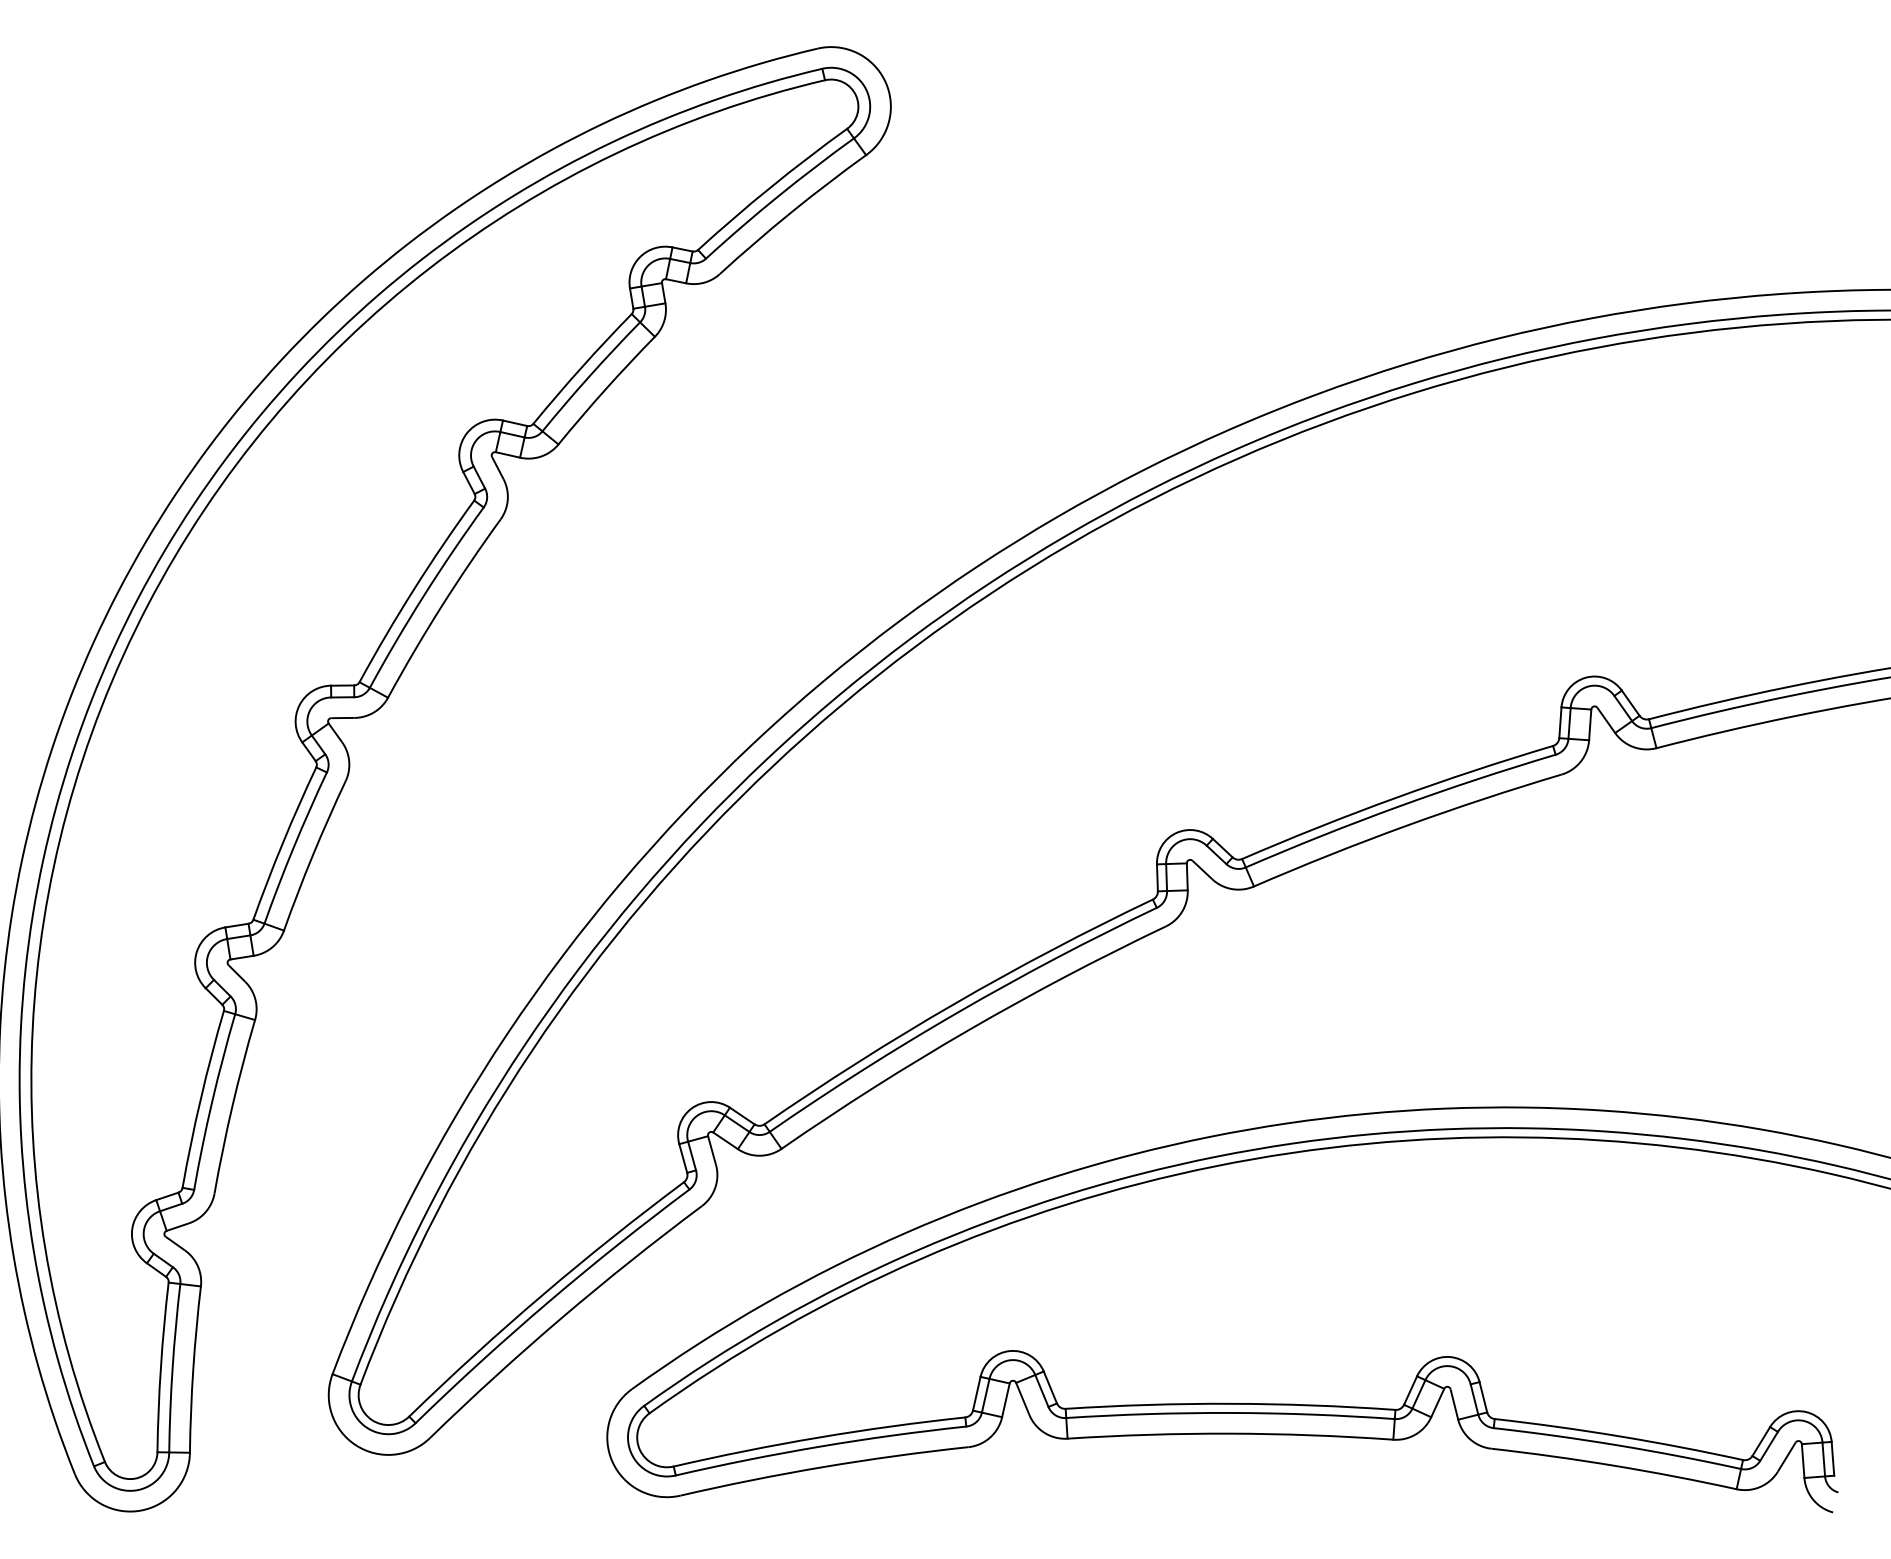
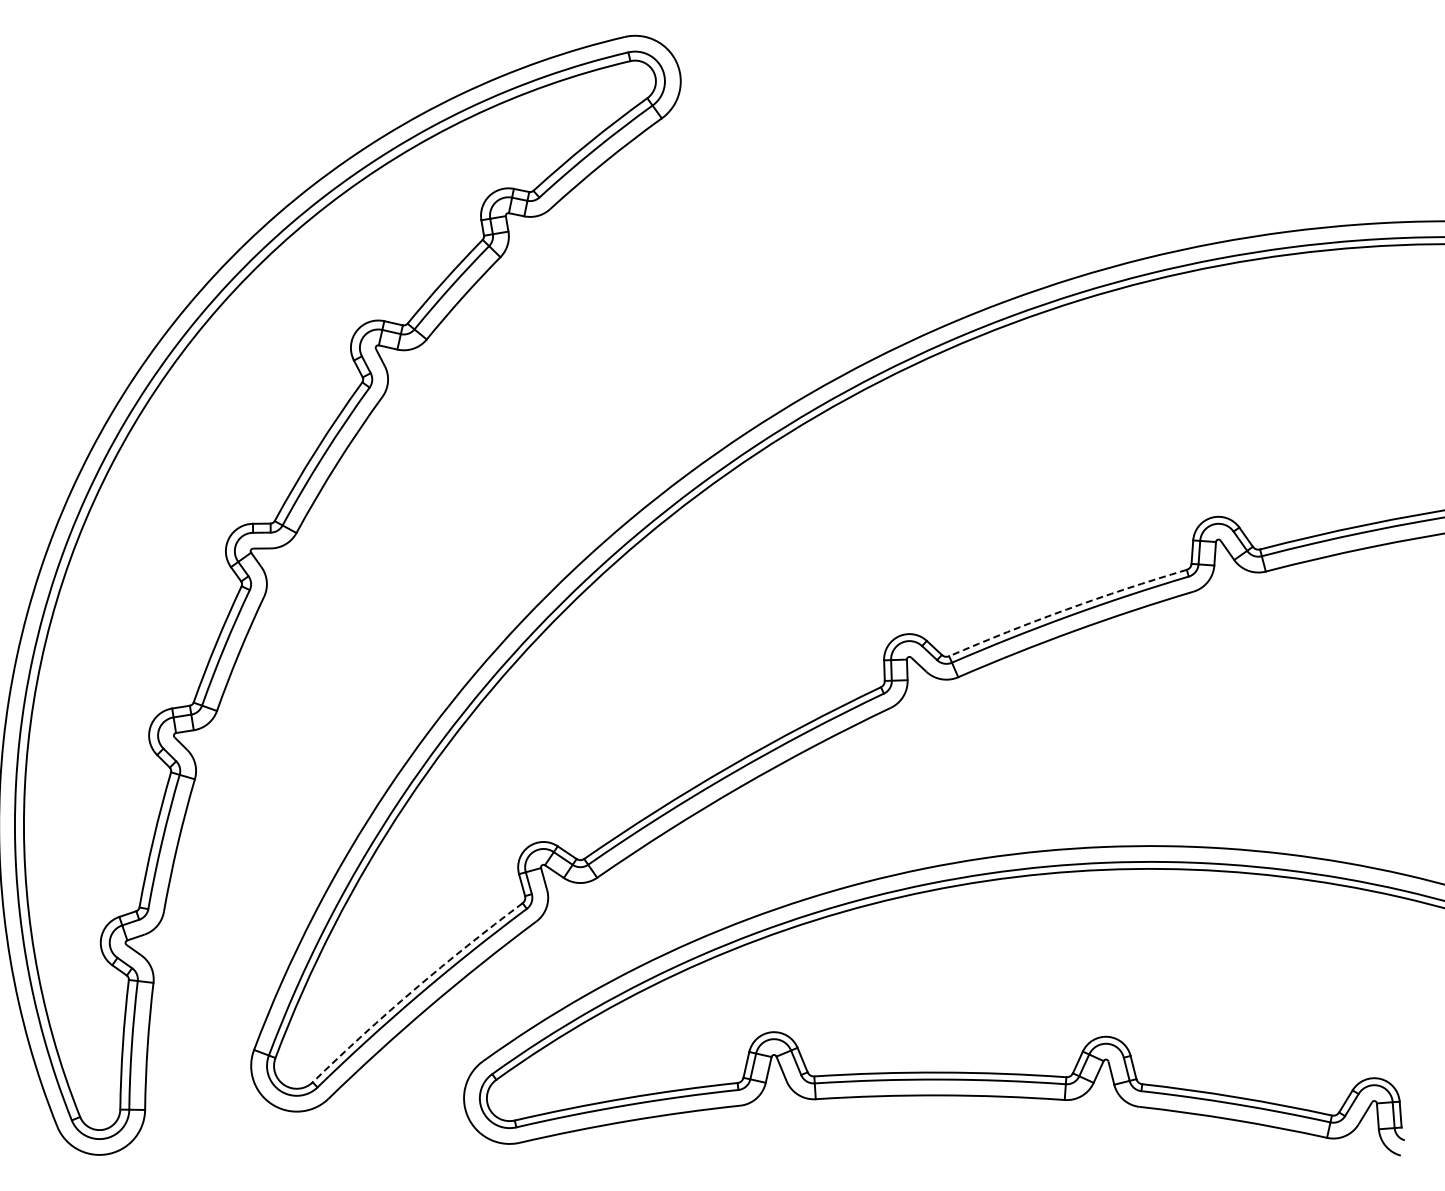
arc: (1395, 797) -> (1066, 609), solid -> dashed
arc: (542, 1295) -> (414, 989), solid -> dashed

